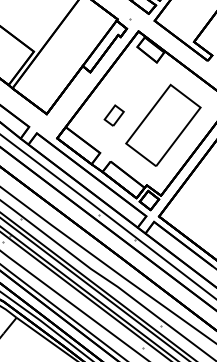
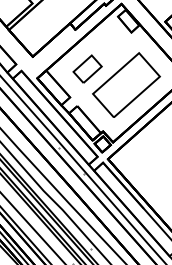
part: (114, 115) -> (88, 69), size x1.67

